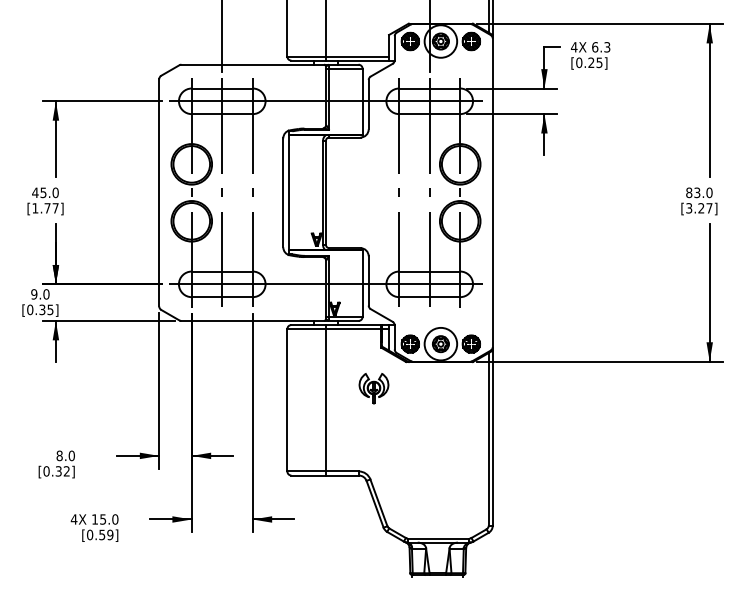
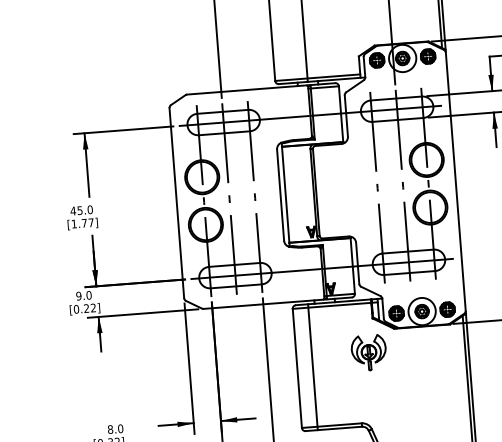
text: (46, 309) -> (90, 307), [0.35] -> [0.22]
part: (373, 388) -> (368, 353), size x1.4
line: (326, 400) -> (313, 367), moved

